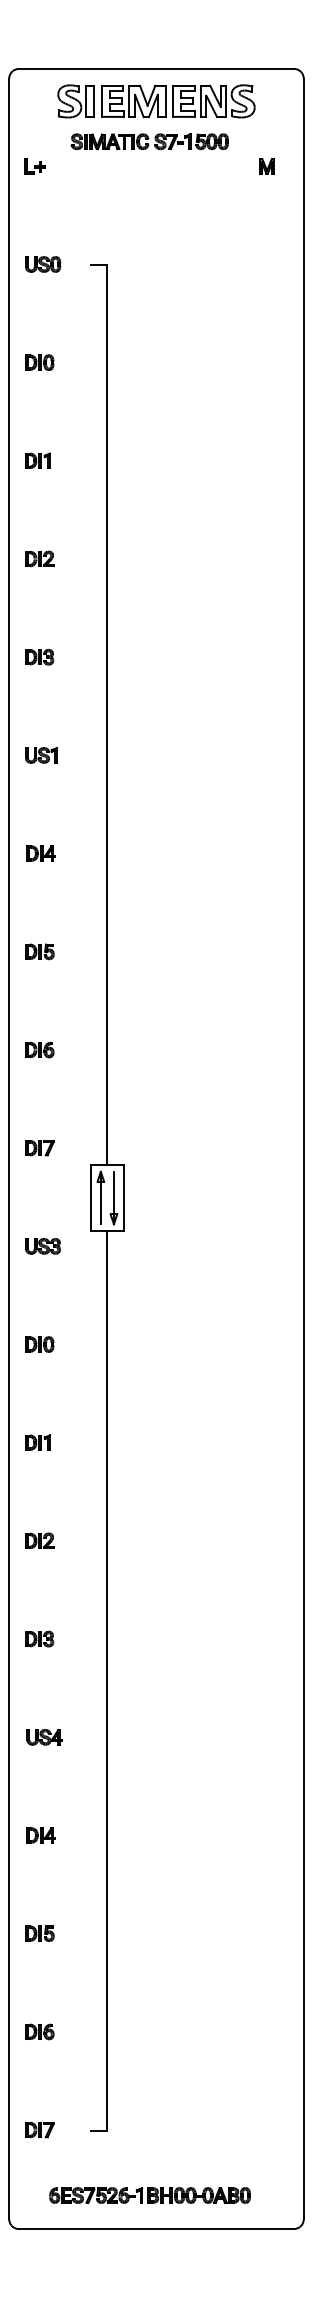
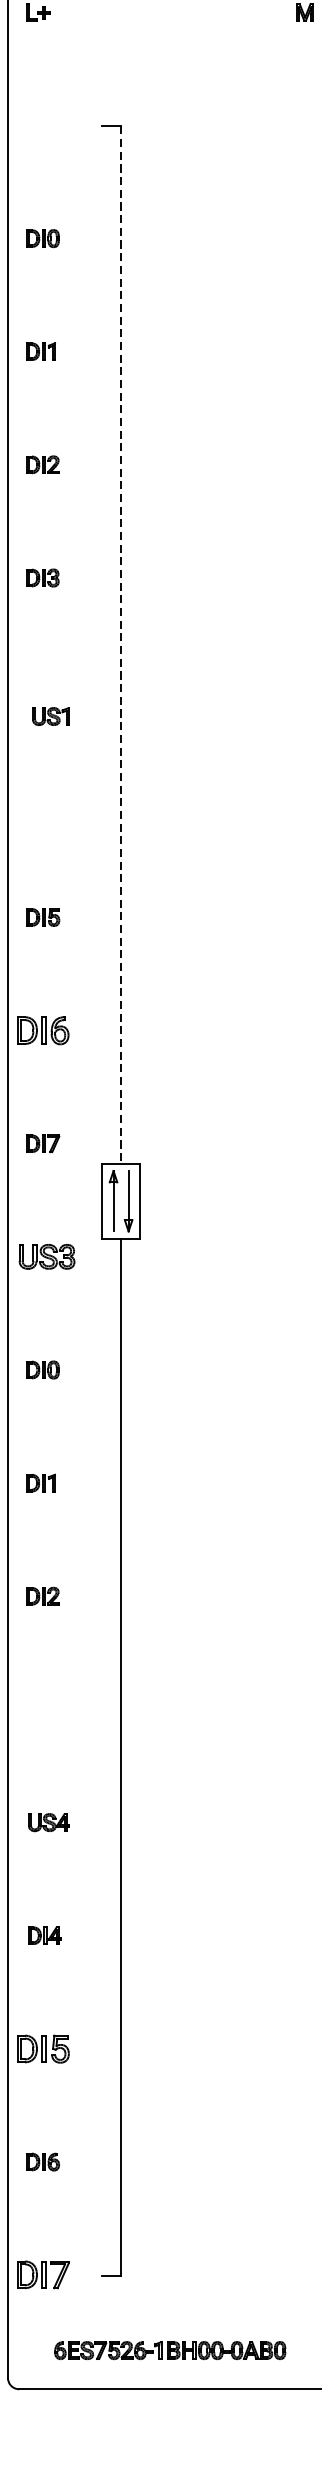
part: (43, 264) -> (47, 125), removed
line: (107, 715) -> (121, 645), solid -> dashed
part: (41, 755) -> (50, 716), moved
part: (40, 853) -> (44, 804), removed
part: (39, 1049) -> (42, 1030), size x1.6
part: (42, 1246) -> (46, 1257), size x1.4
part: (39, 1638) -> (42, 1708), removed
part: (39, 1933) -> (42, 2048), size x1.6
part: (39, 2130) -> (42, 2275), size x1.6

